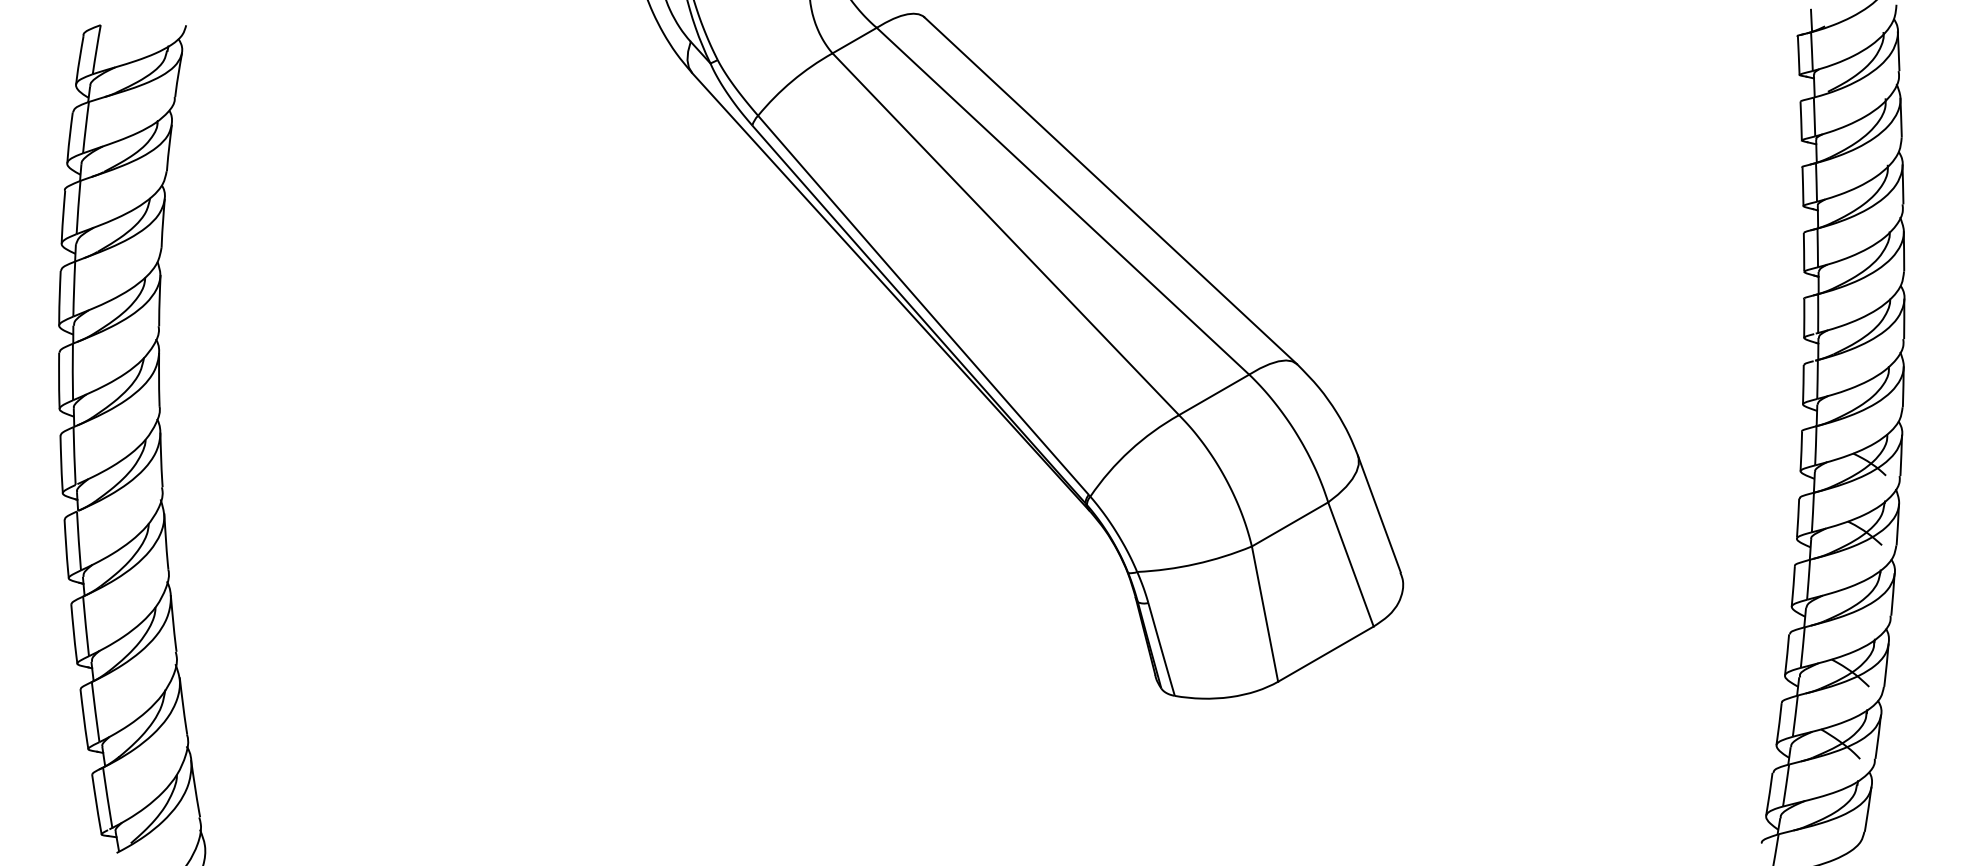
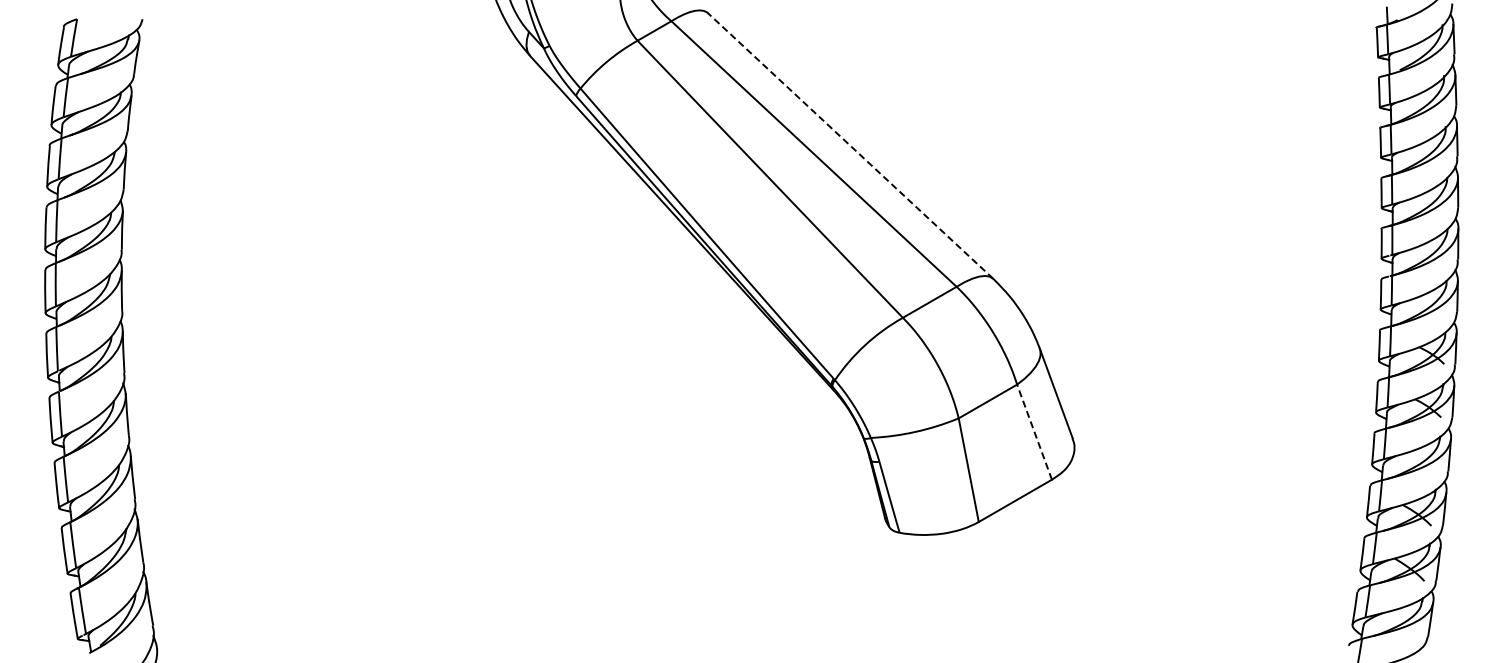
line: (1110, 190) -> (850, 145), solid -> dashed
line: (1350, 564) -> (1034, 432), solid -> dashed

